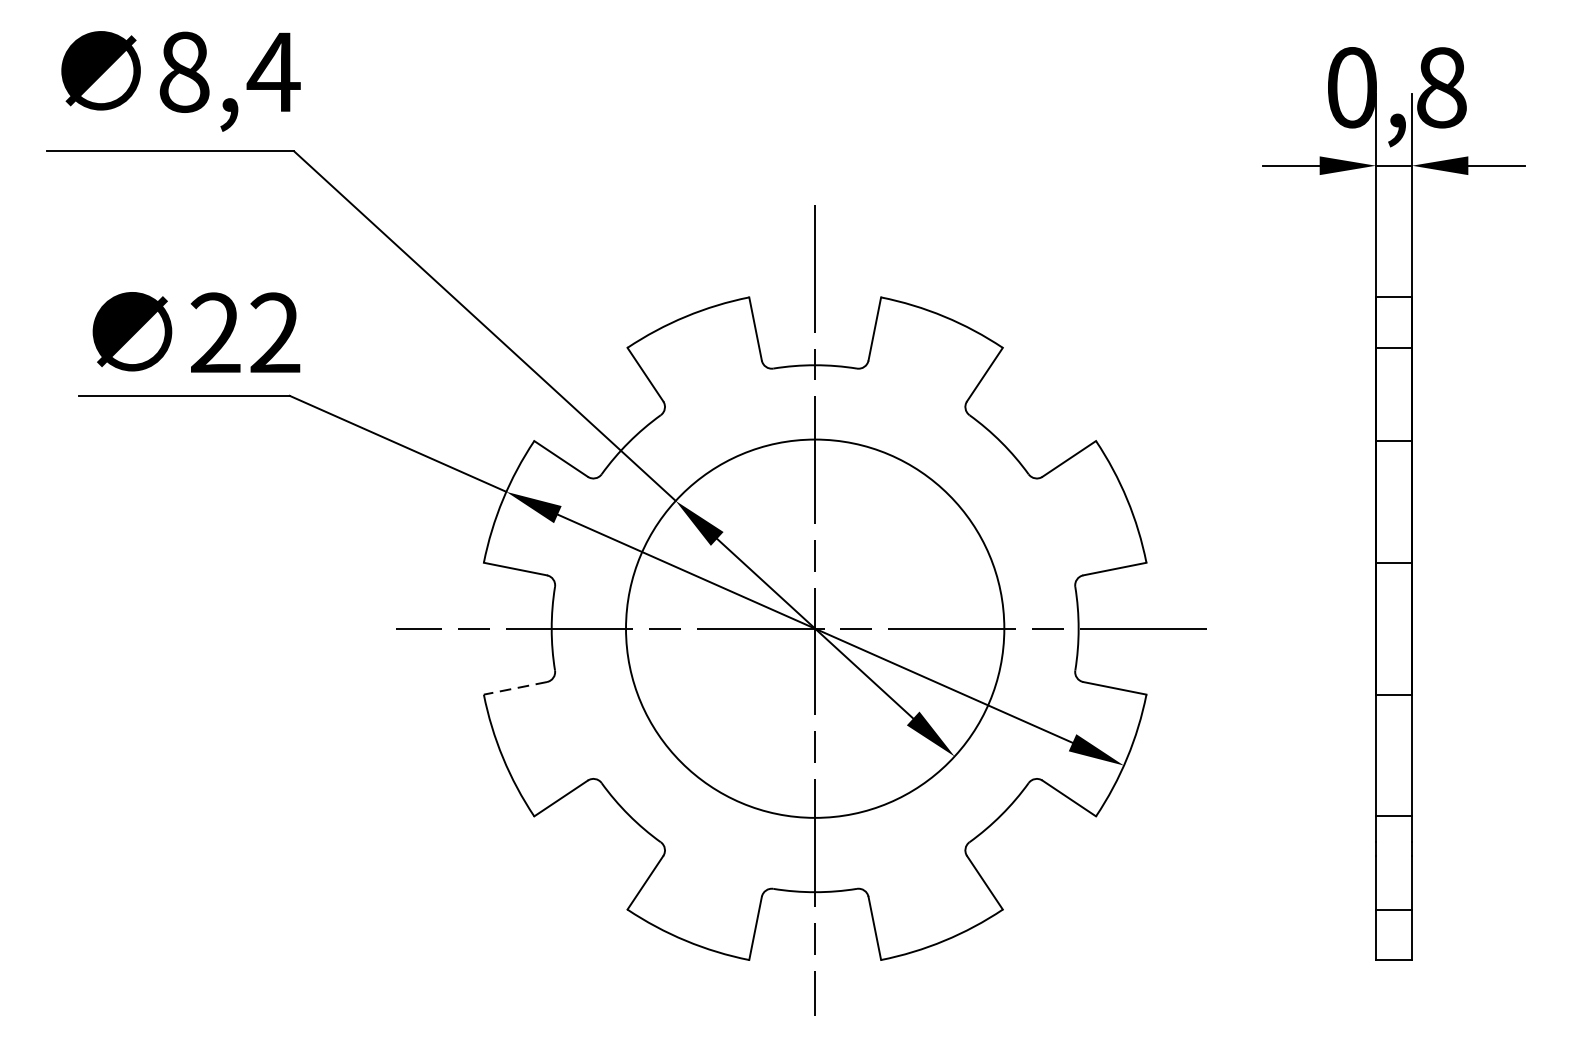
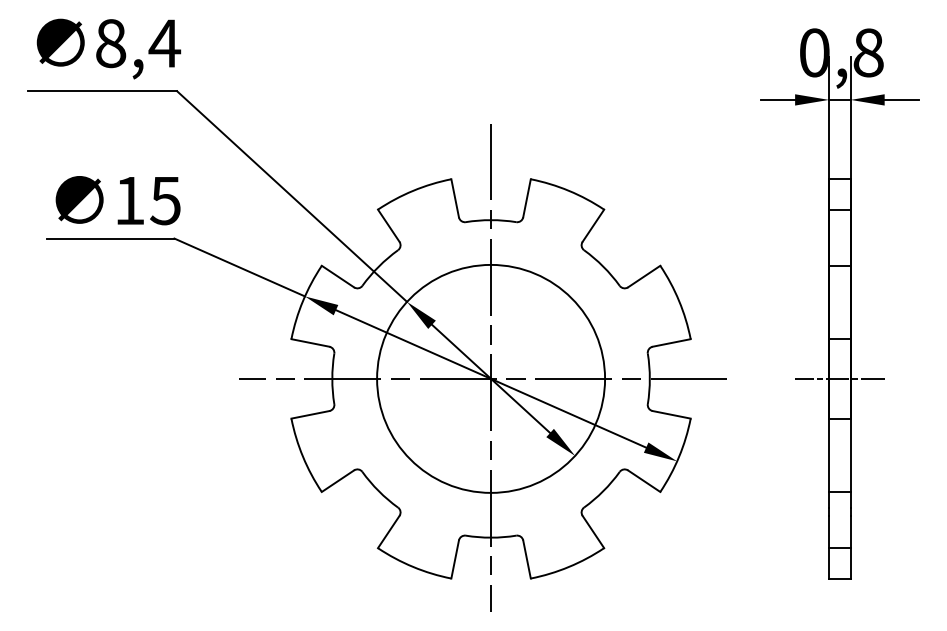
text: (245, 332) -> (147, 200), 22 -> 15
line: (1393, 628) -> (839, 378), added
line: (513, 687) -> (309, 414), dashed -> solid

